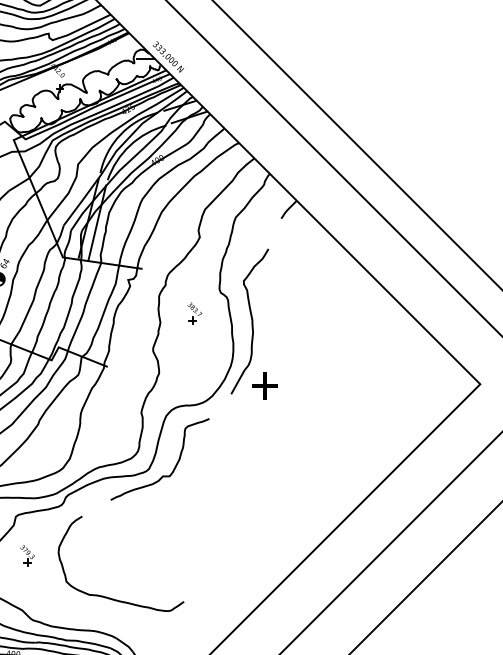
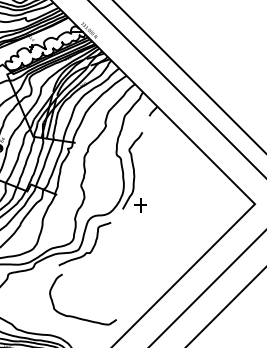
part: (195, 313) -> (103, 166), removed
part: (27, 556) -> (14, 295), removed
curve: (108, 595) -> (76, 316), moved

